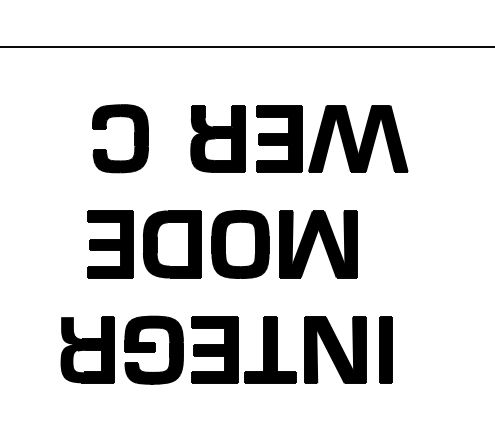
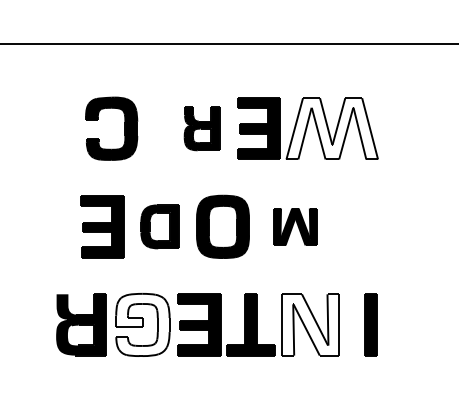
part: (217, 138) -> (201, 128), size x0.7
fill: (358, 138) -> (332, 128), removed
part: (172, 244) -> (159, 226), size x0.7
part: (318, 244) -> (295, 226), size x0.6
fill: (153, 349) -> (142, 324), removed
fill: (334, 349) -> (310, 324), removed
part: (385, 349) -> (370, 324), moved

